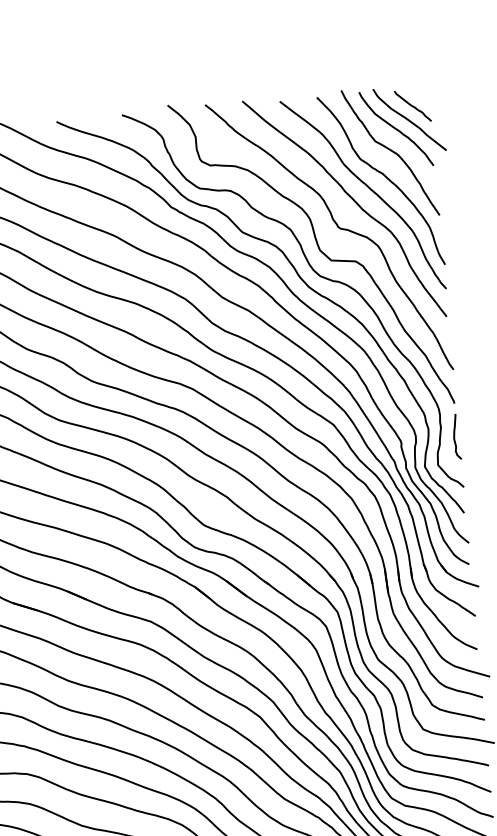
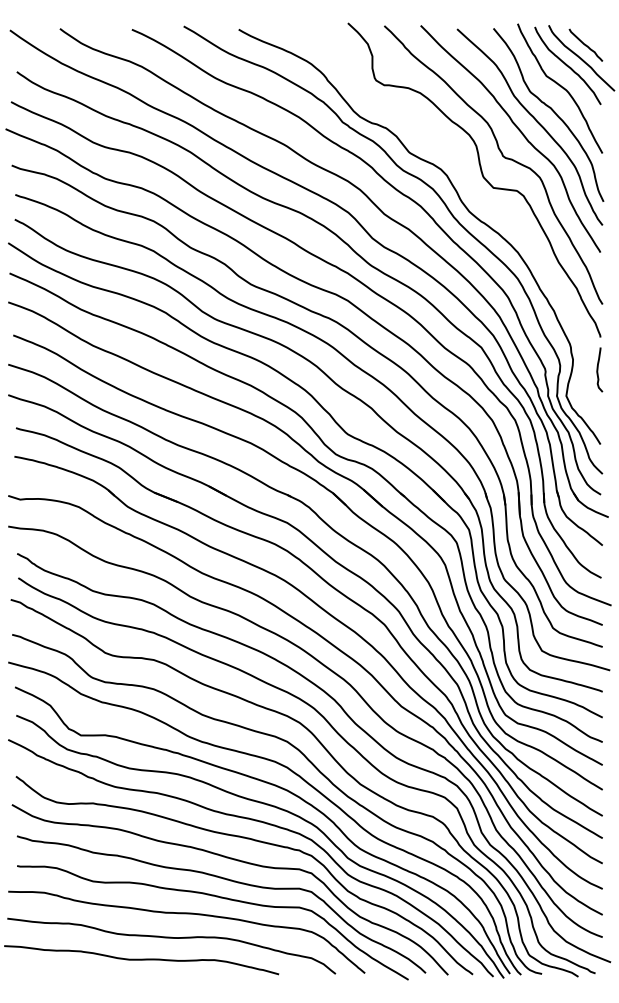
curve: (314, 272) -> (476, 198), removed

